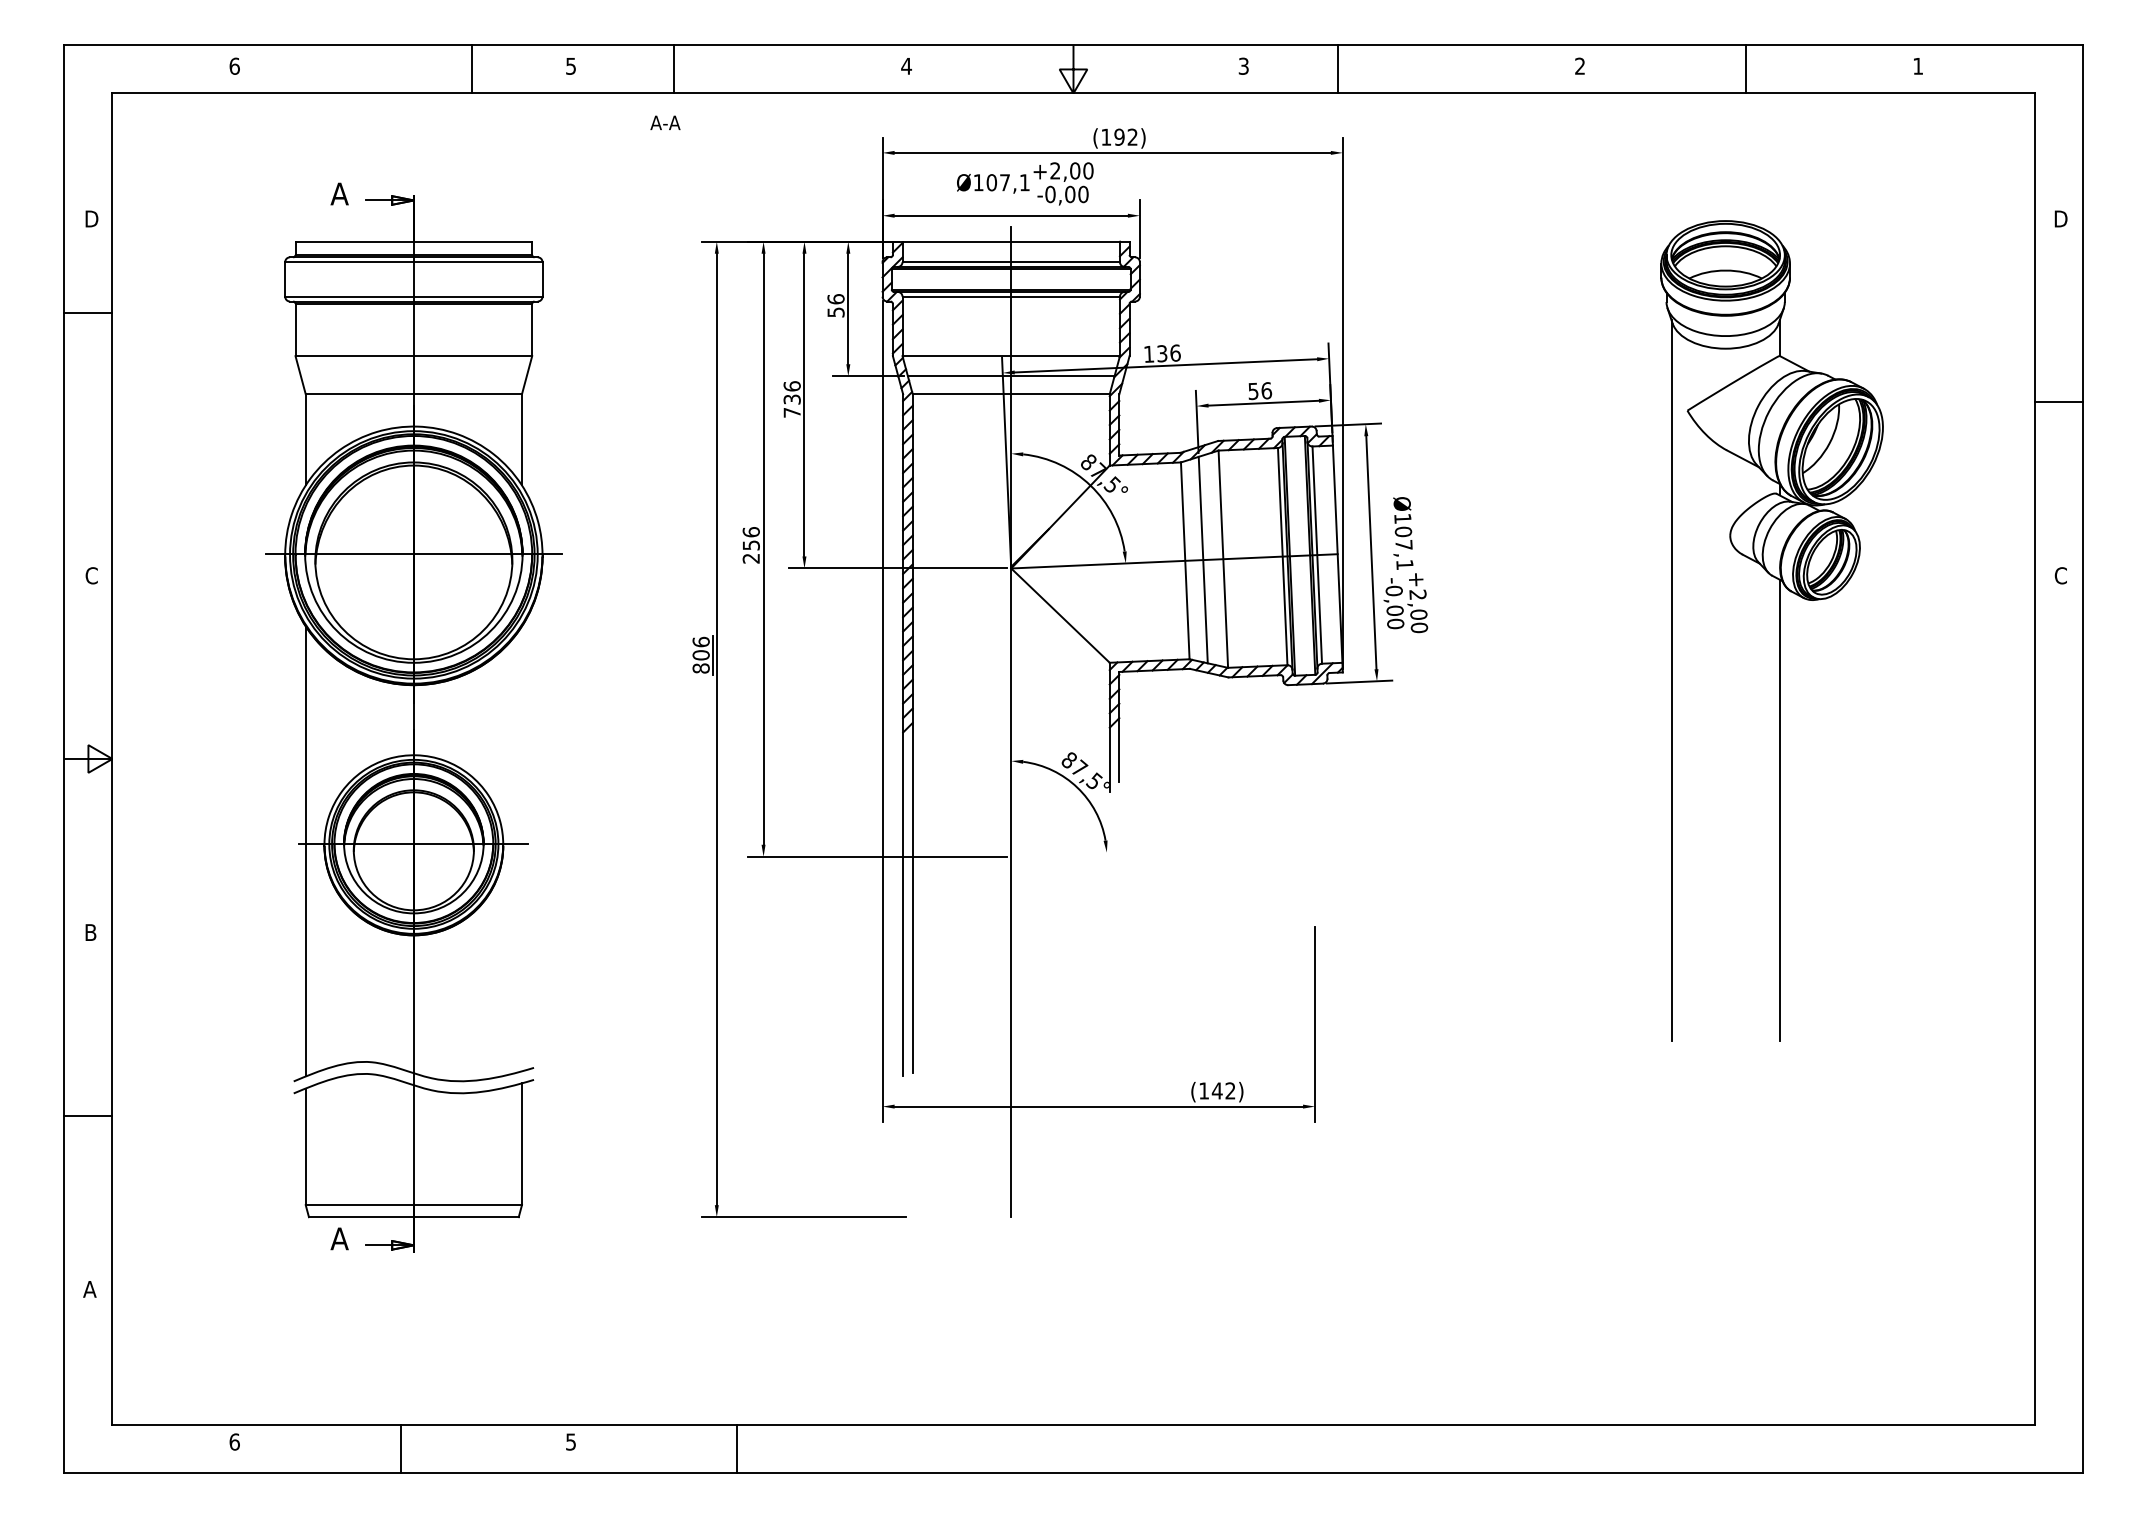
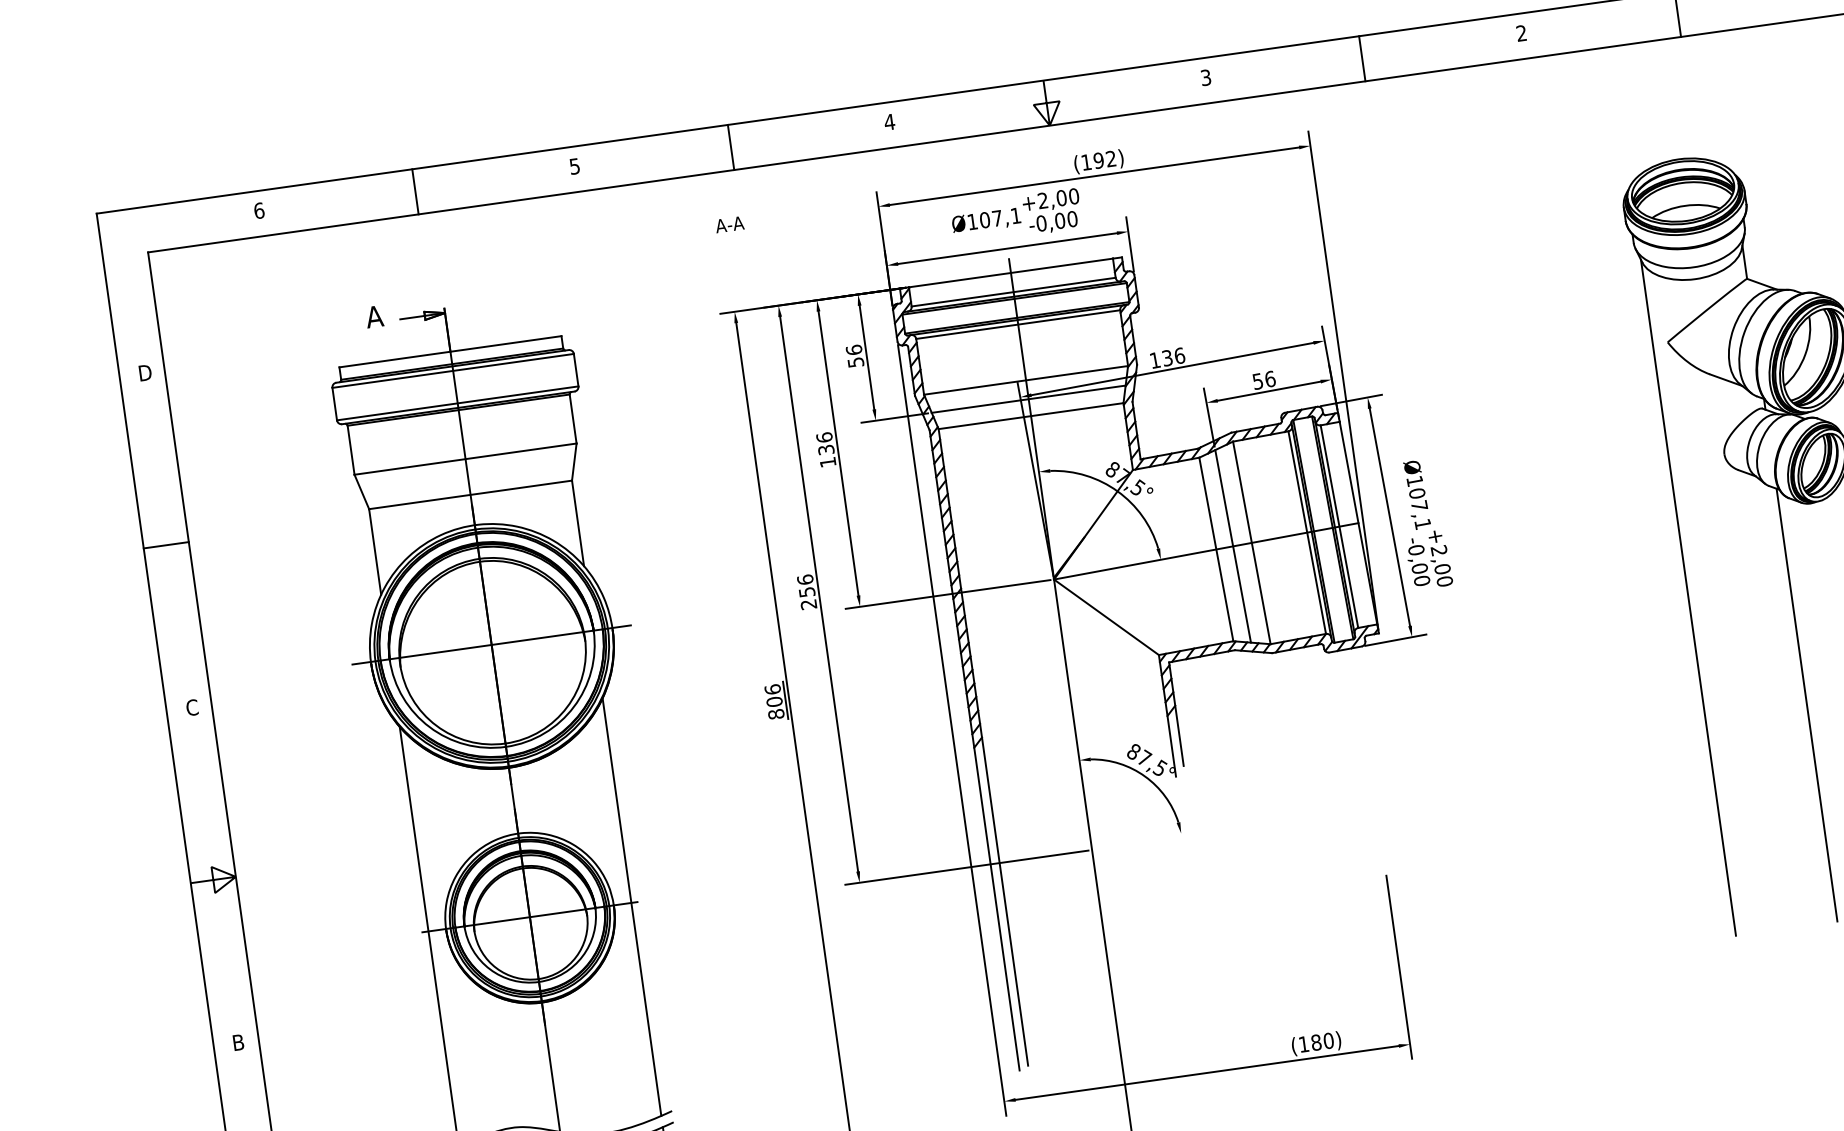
line: (471, 69) -> (415, 191), moved
line: (674, 69) -> (731, 147), moved
line: (1337, 69) -> (1361, 58), moved
text: (665, 122) -> (729, 224), moved
line: (88, 313) -> (166, 545), moved
text: (791, 412) -> (827, 462), 736 -> 136
line: (521, 848) -> (631, 906), added
text: (1223, 1090) -> (1322, 1041), (142) -> (180)

